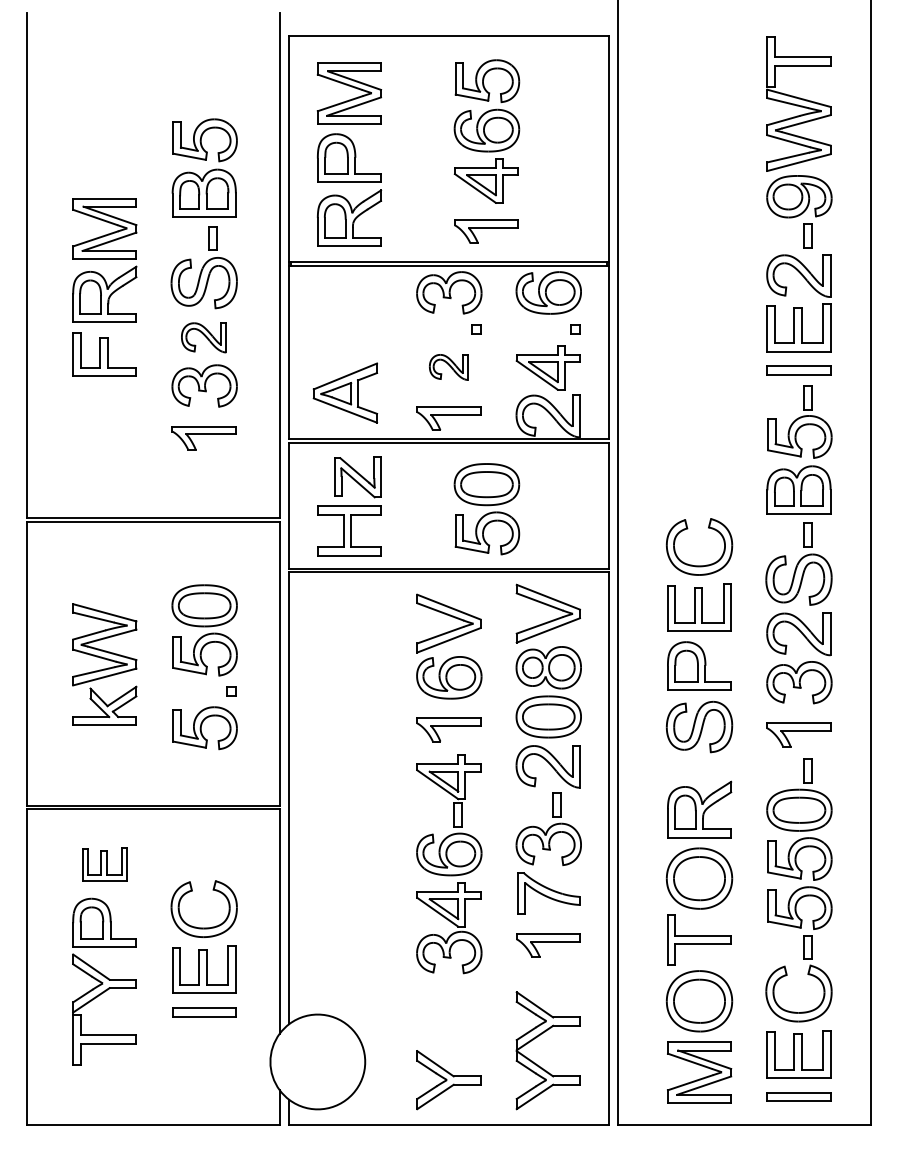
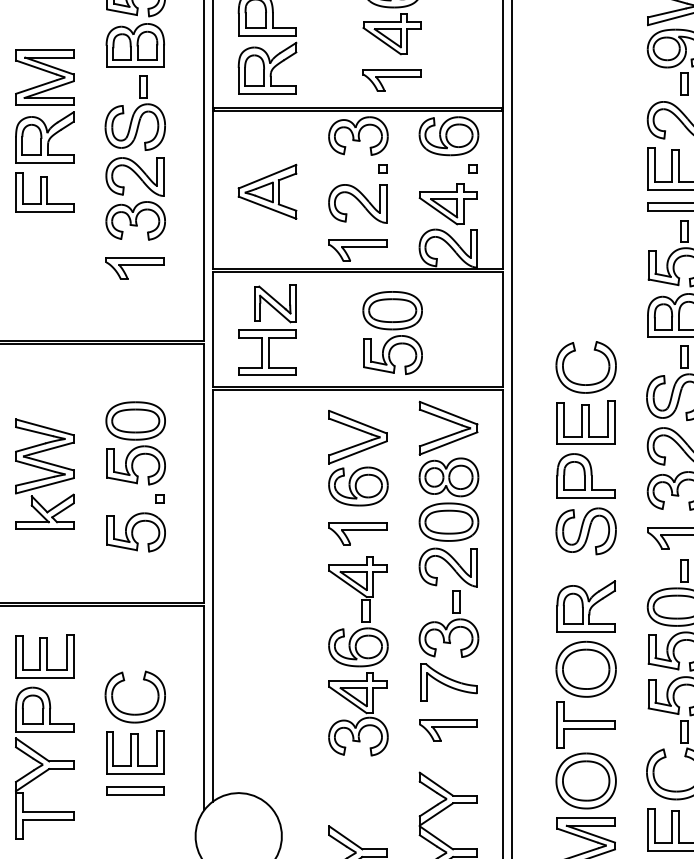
part: (203, 337) -> (134, 176), size x1.43
part: (448, 367) -> (357, 204), size x1.67
part: (345, 392) -> (267, 191), moved
part: (104, 864) -> (44, 656), size x1.43

